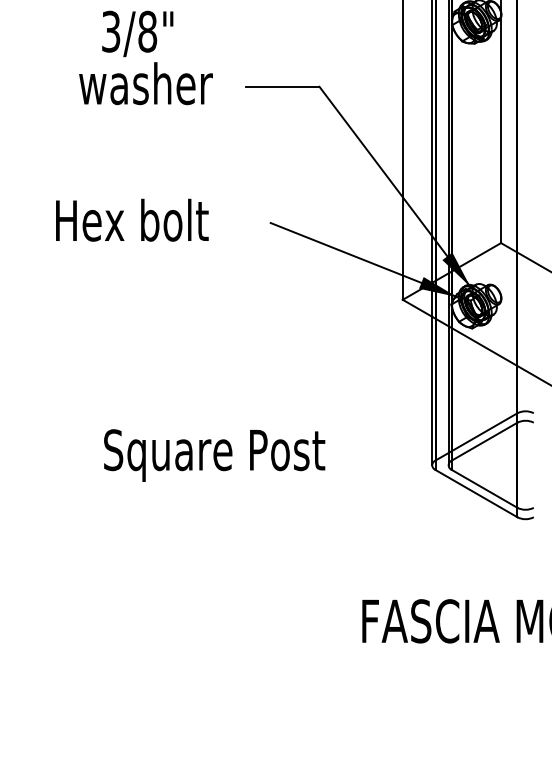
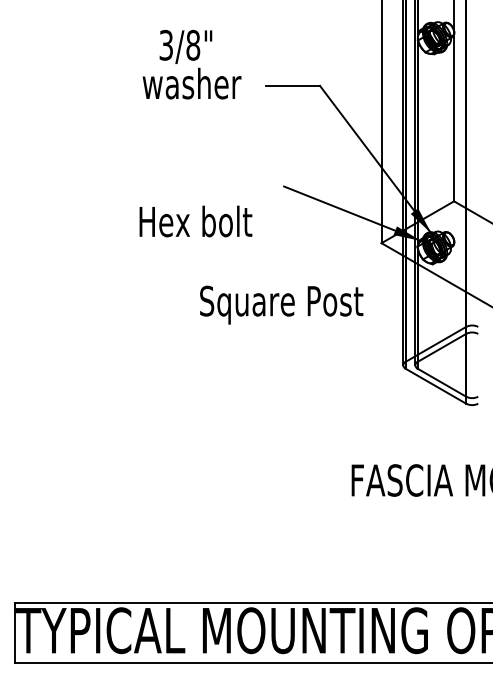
text: (131, 220) -> (195, 221), moved
text: (214, 454) -> (281, 304), moved

